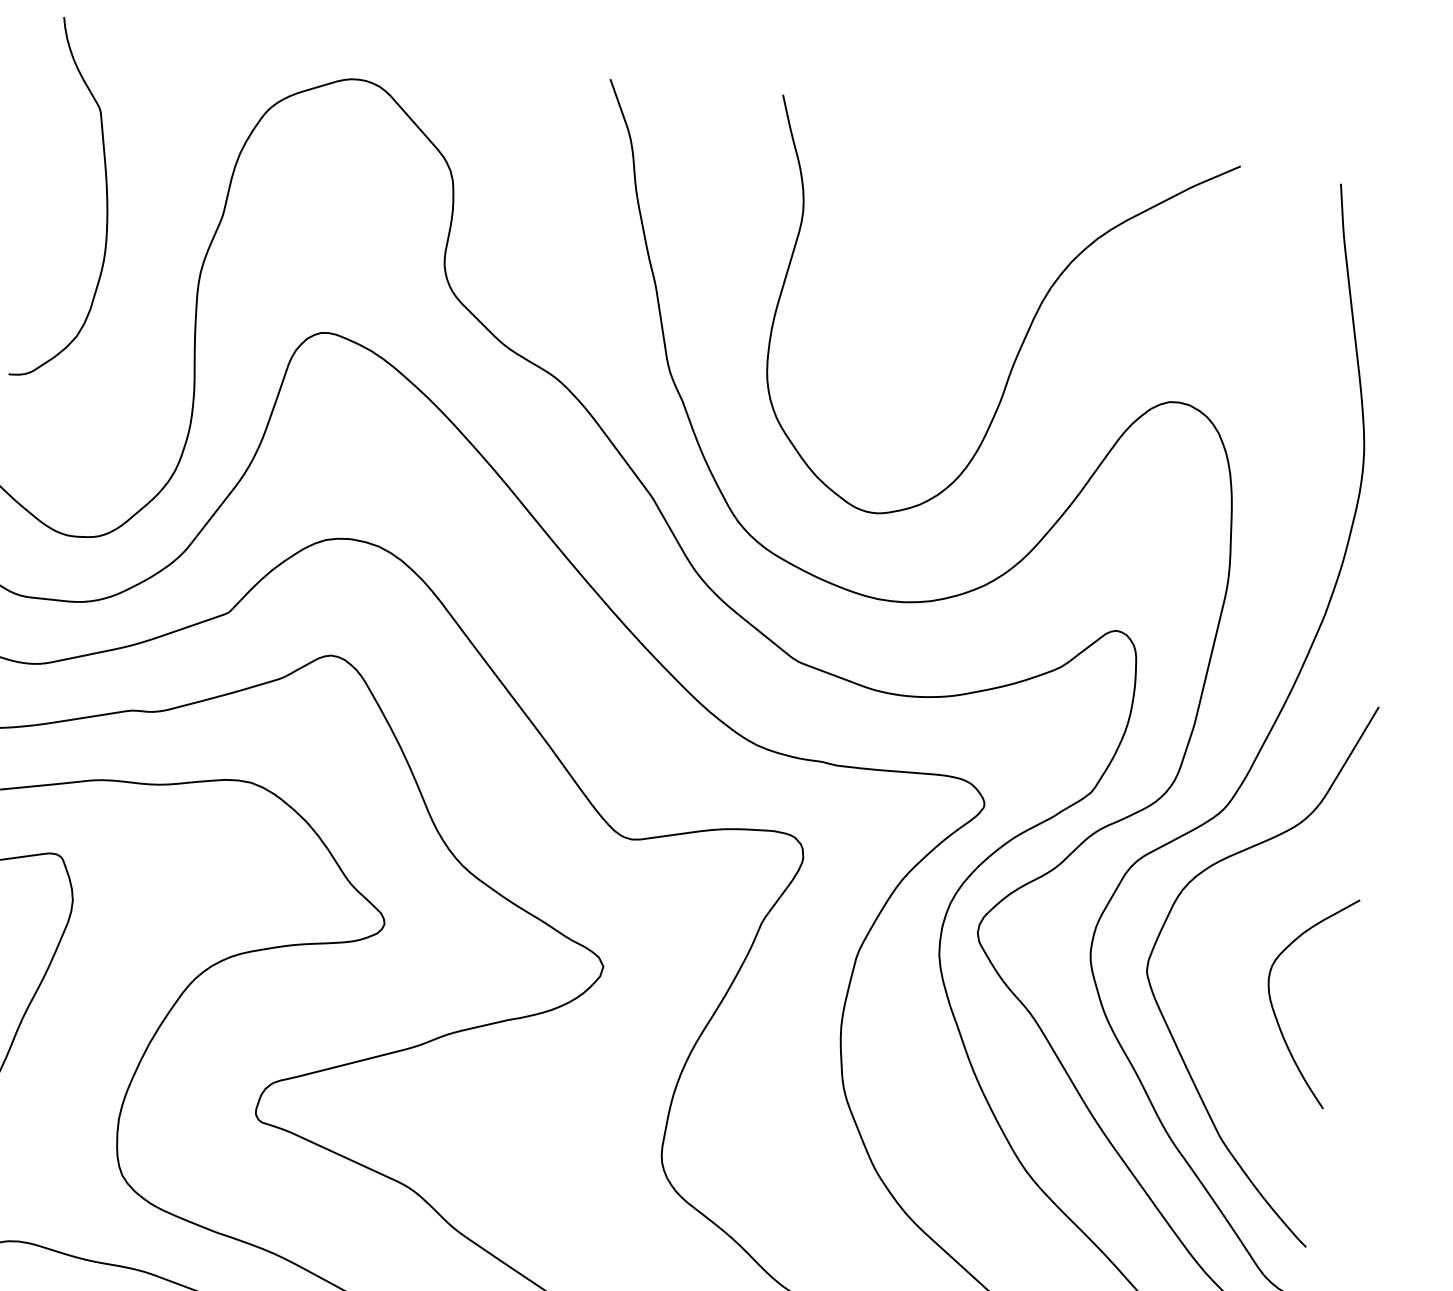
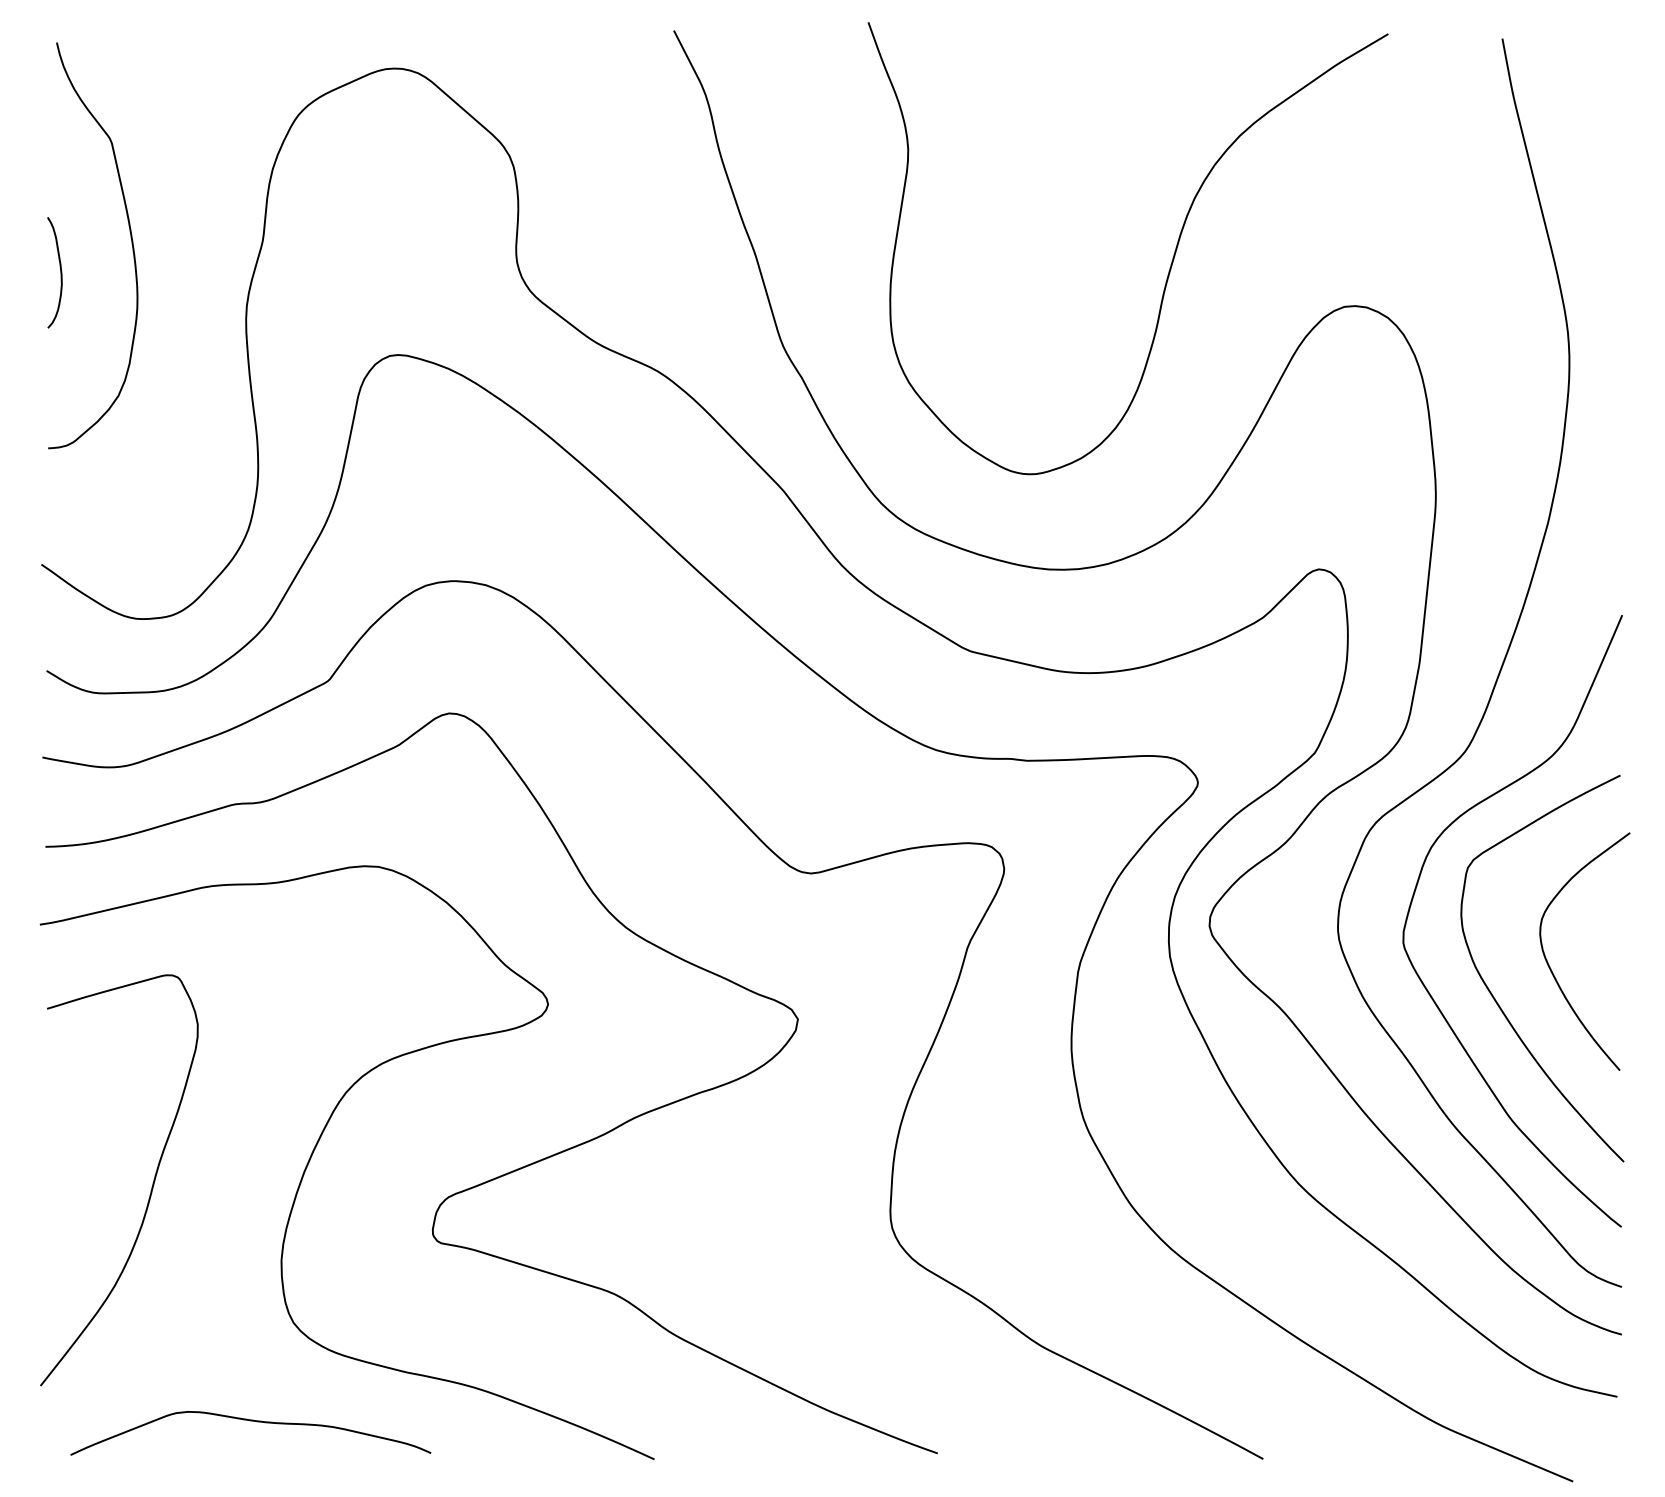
curve: (40, 220) -> (60, 272), added
curve: (1221, 1030) -> (1495, 998), added

